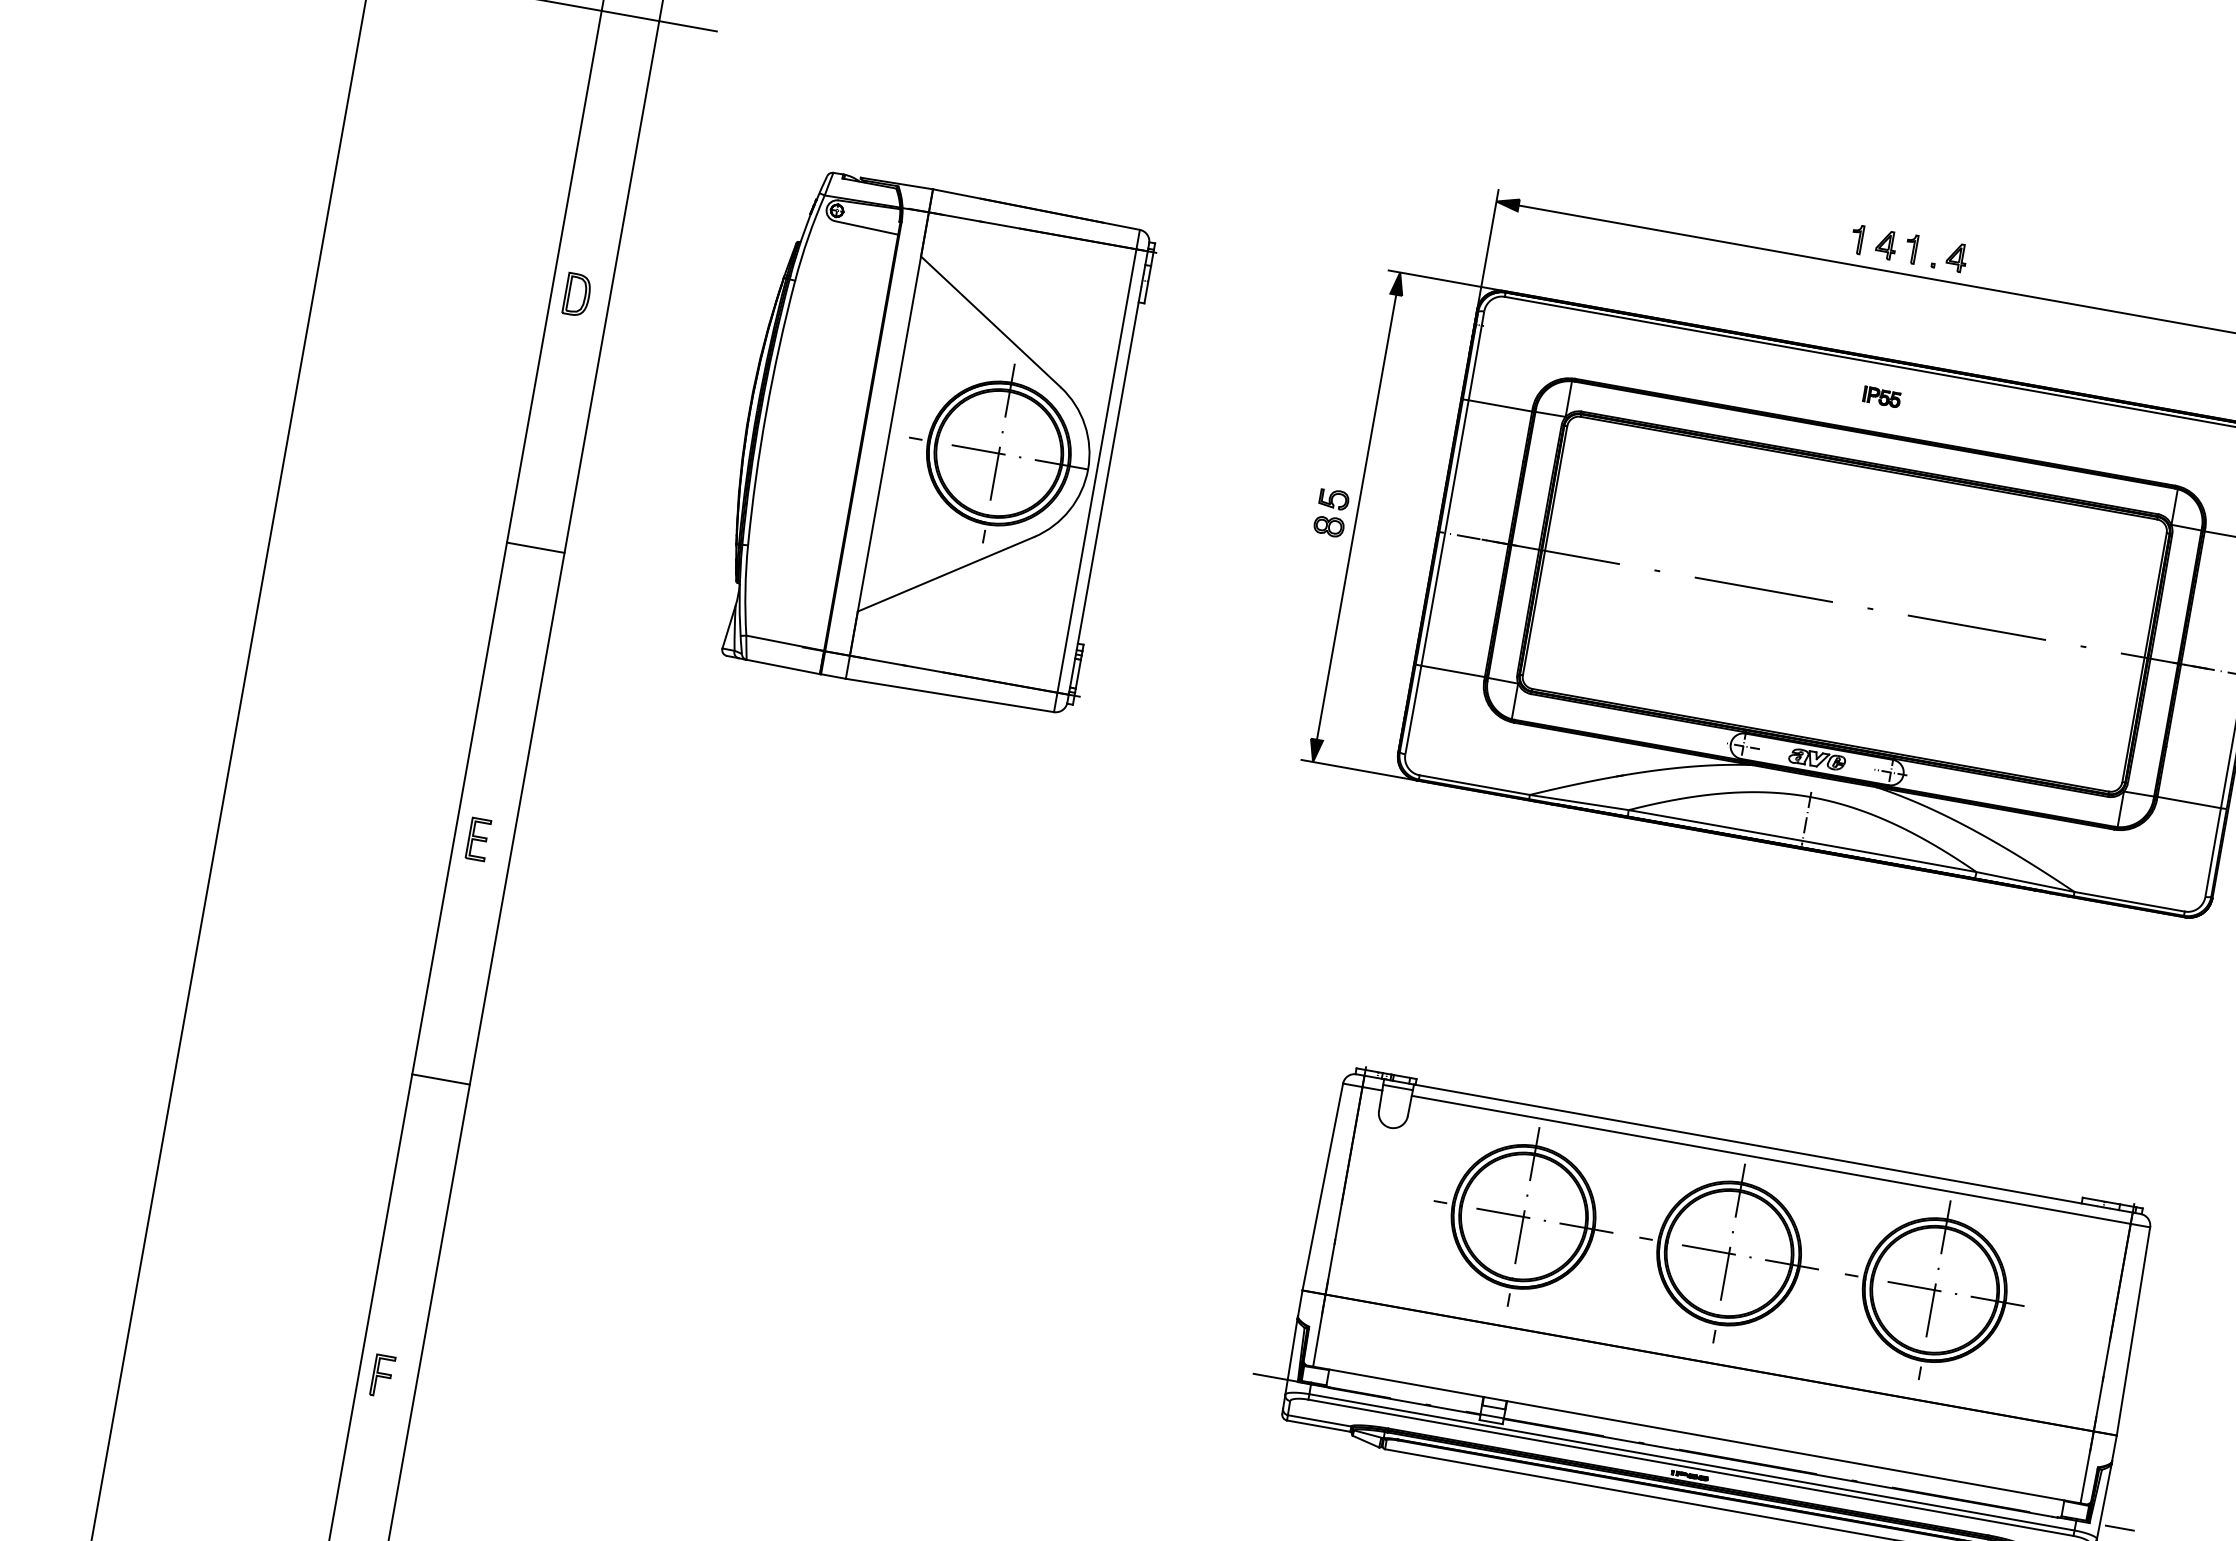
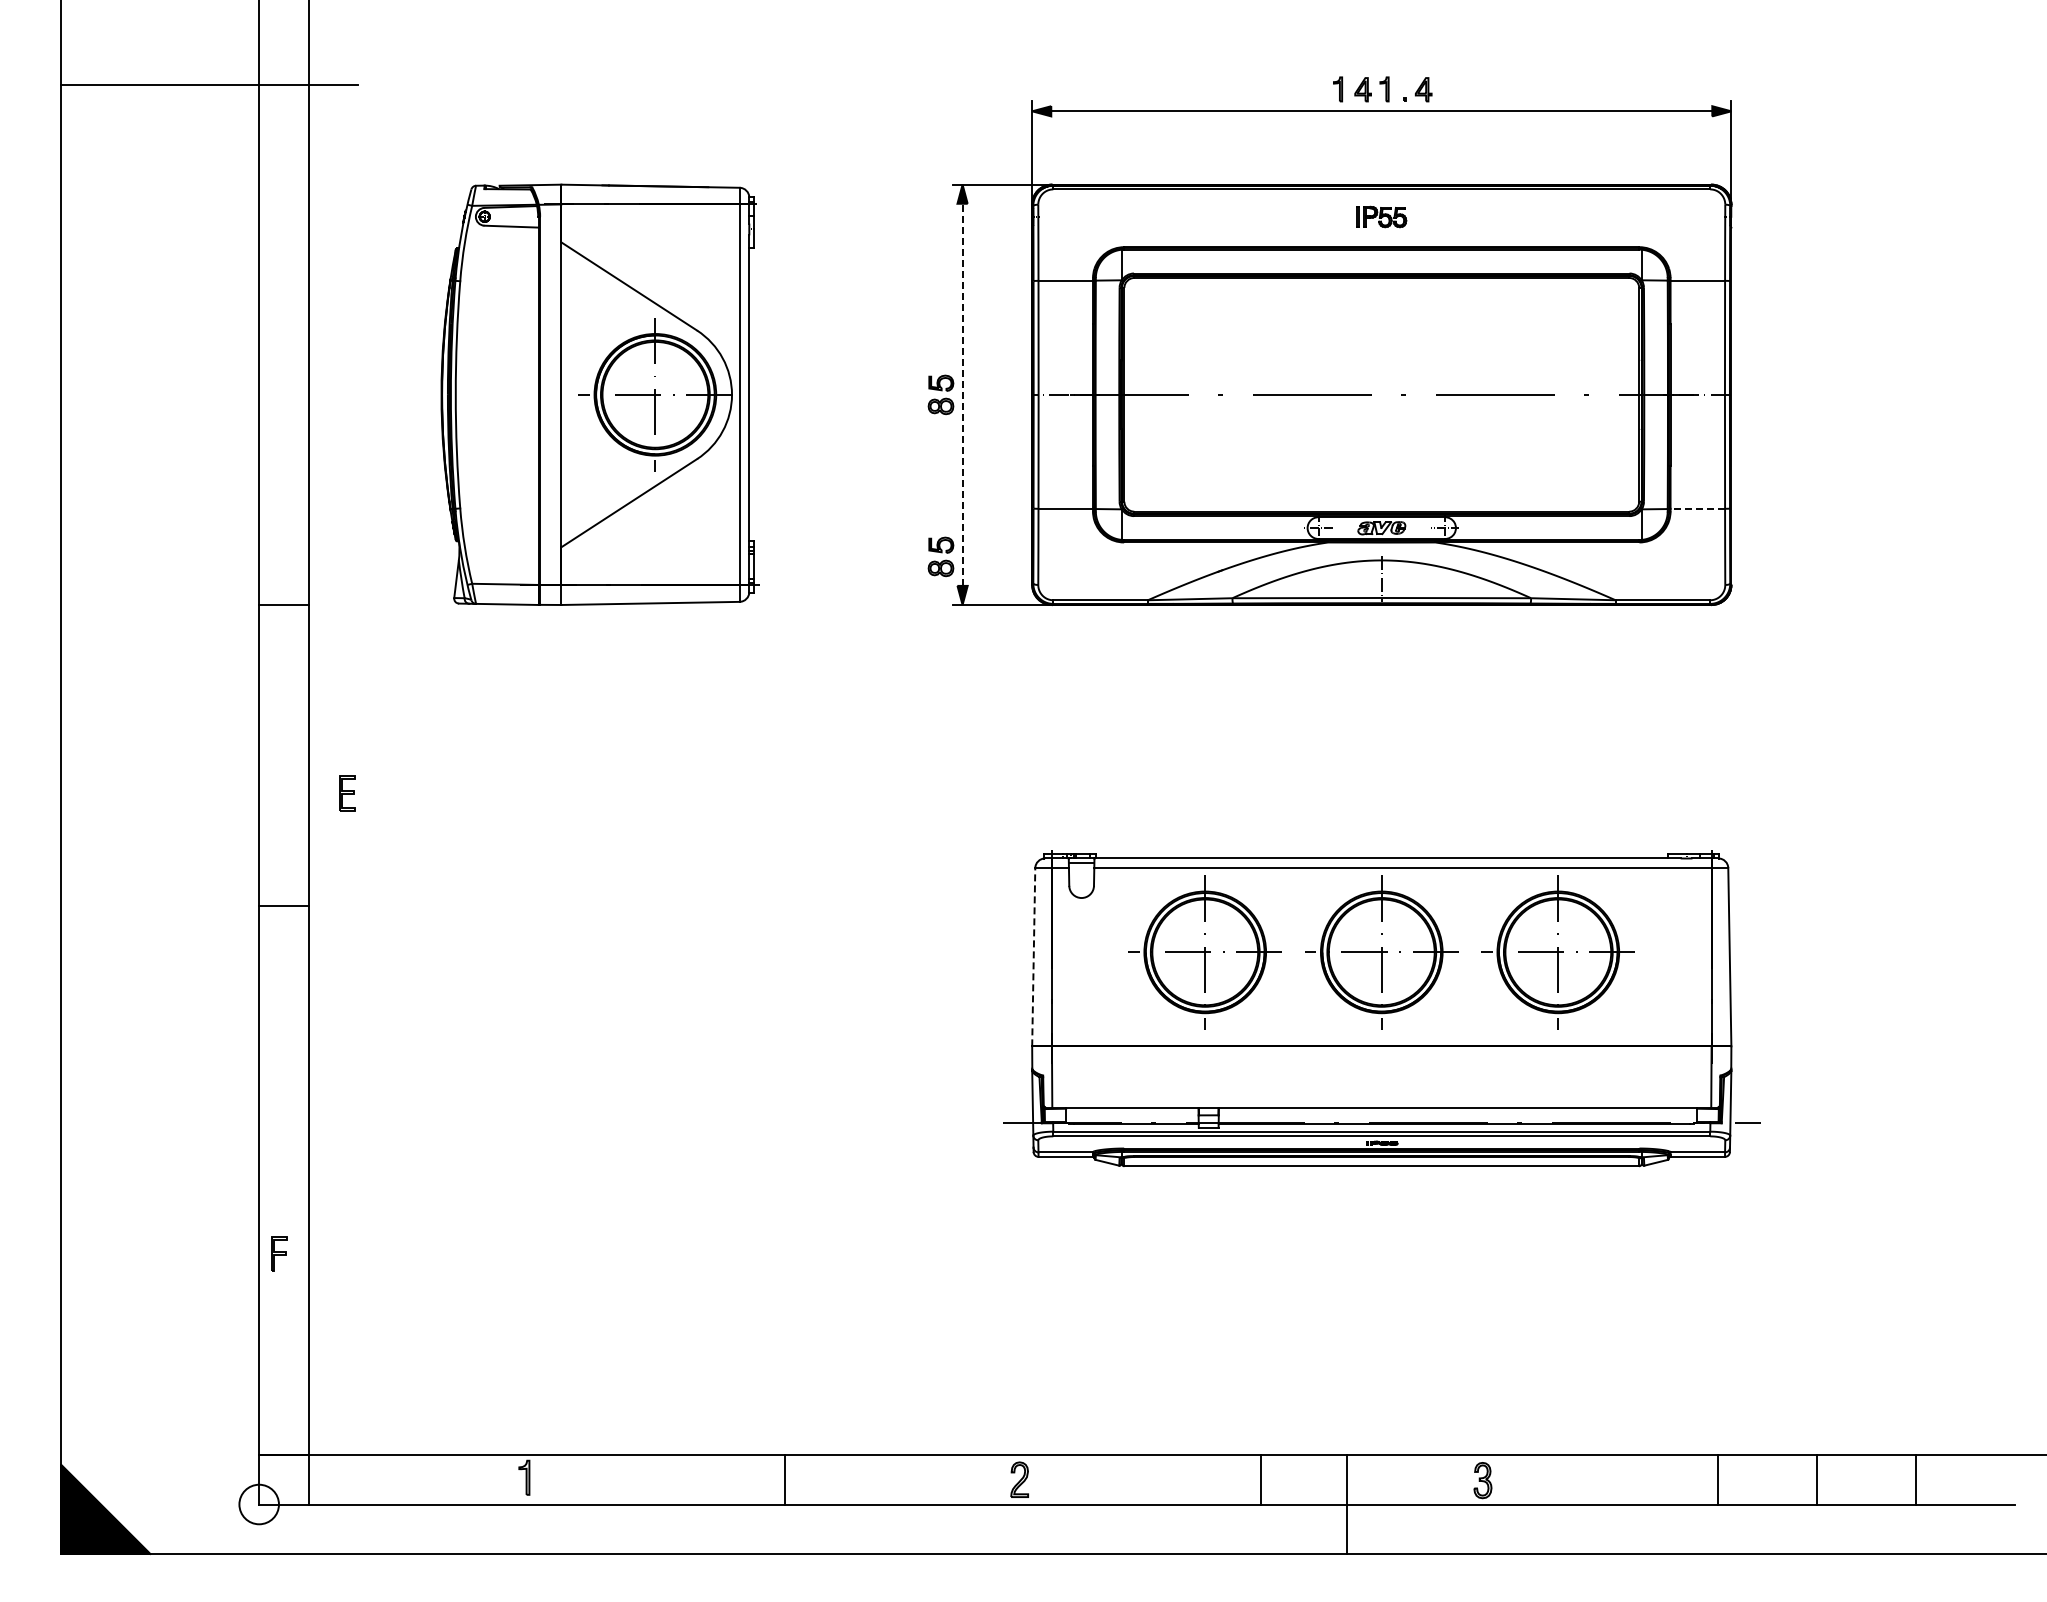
part: (576, 295) -> (280, 325), removed
part: (1882, 396) -> (1382, 216), size x1.6
line: (1356, 516) -> (962, 394), solid -> dashed
line: (535, 547) -> (283, 604), moved
part: (1297, 700) -> (940, 556), added
line: (2188, 802) -> (1697, 508), solid -> dashed
part: (478, 839) -> (347, 793), moved
line: (440, 1079) -> (283, 906), moved
line: (1322, 1186) -> (1033, 956), solid -> dashed

